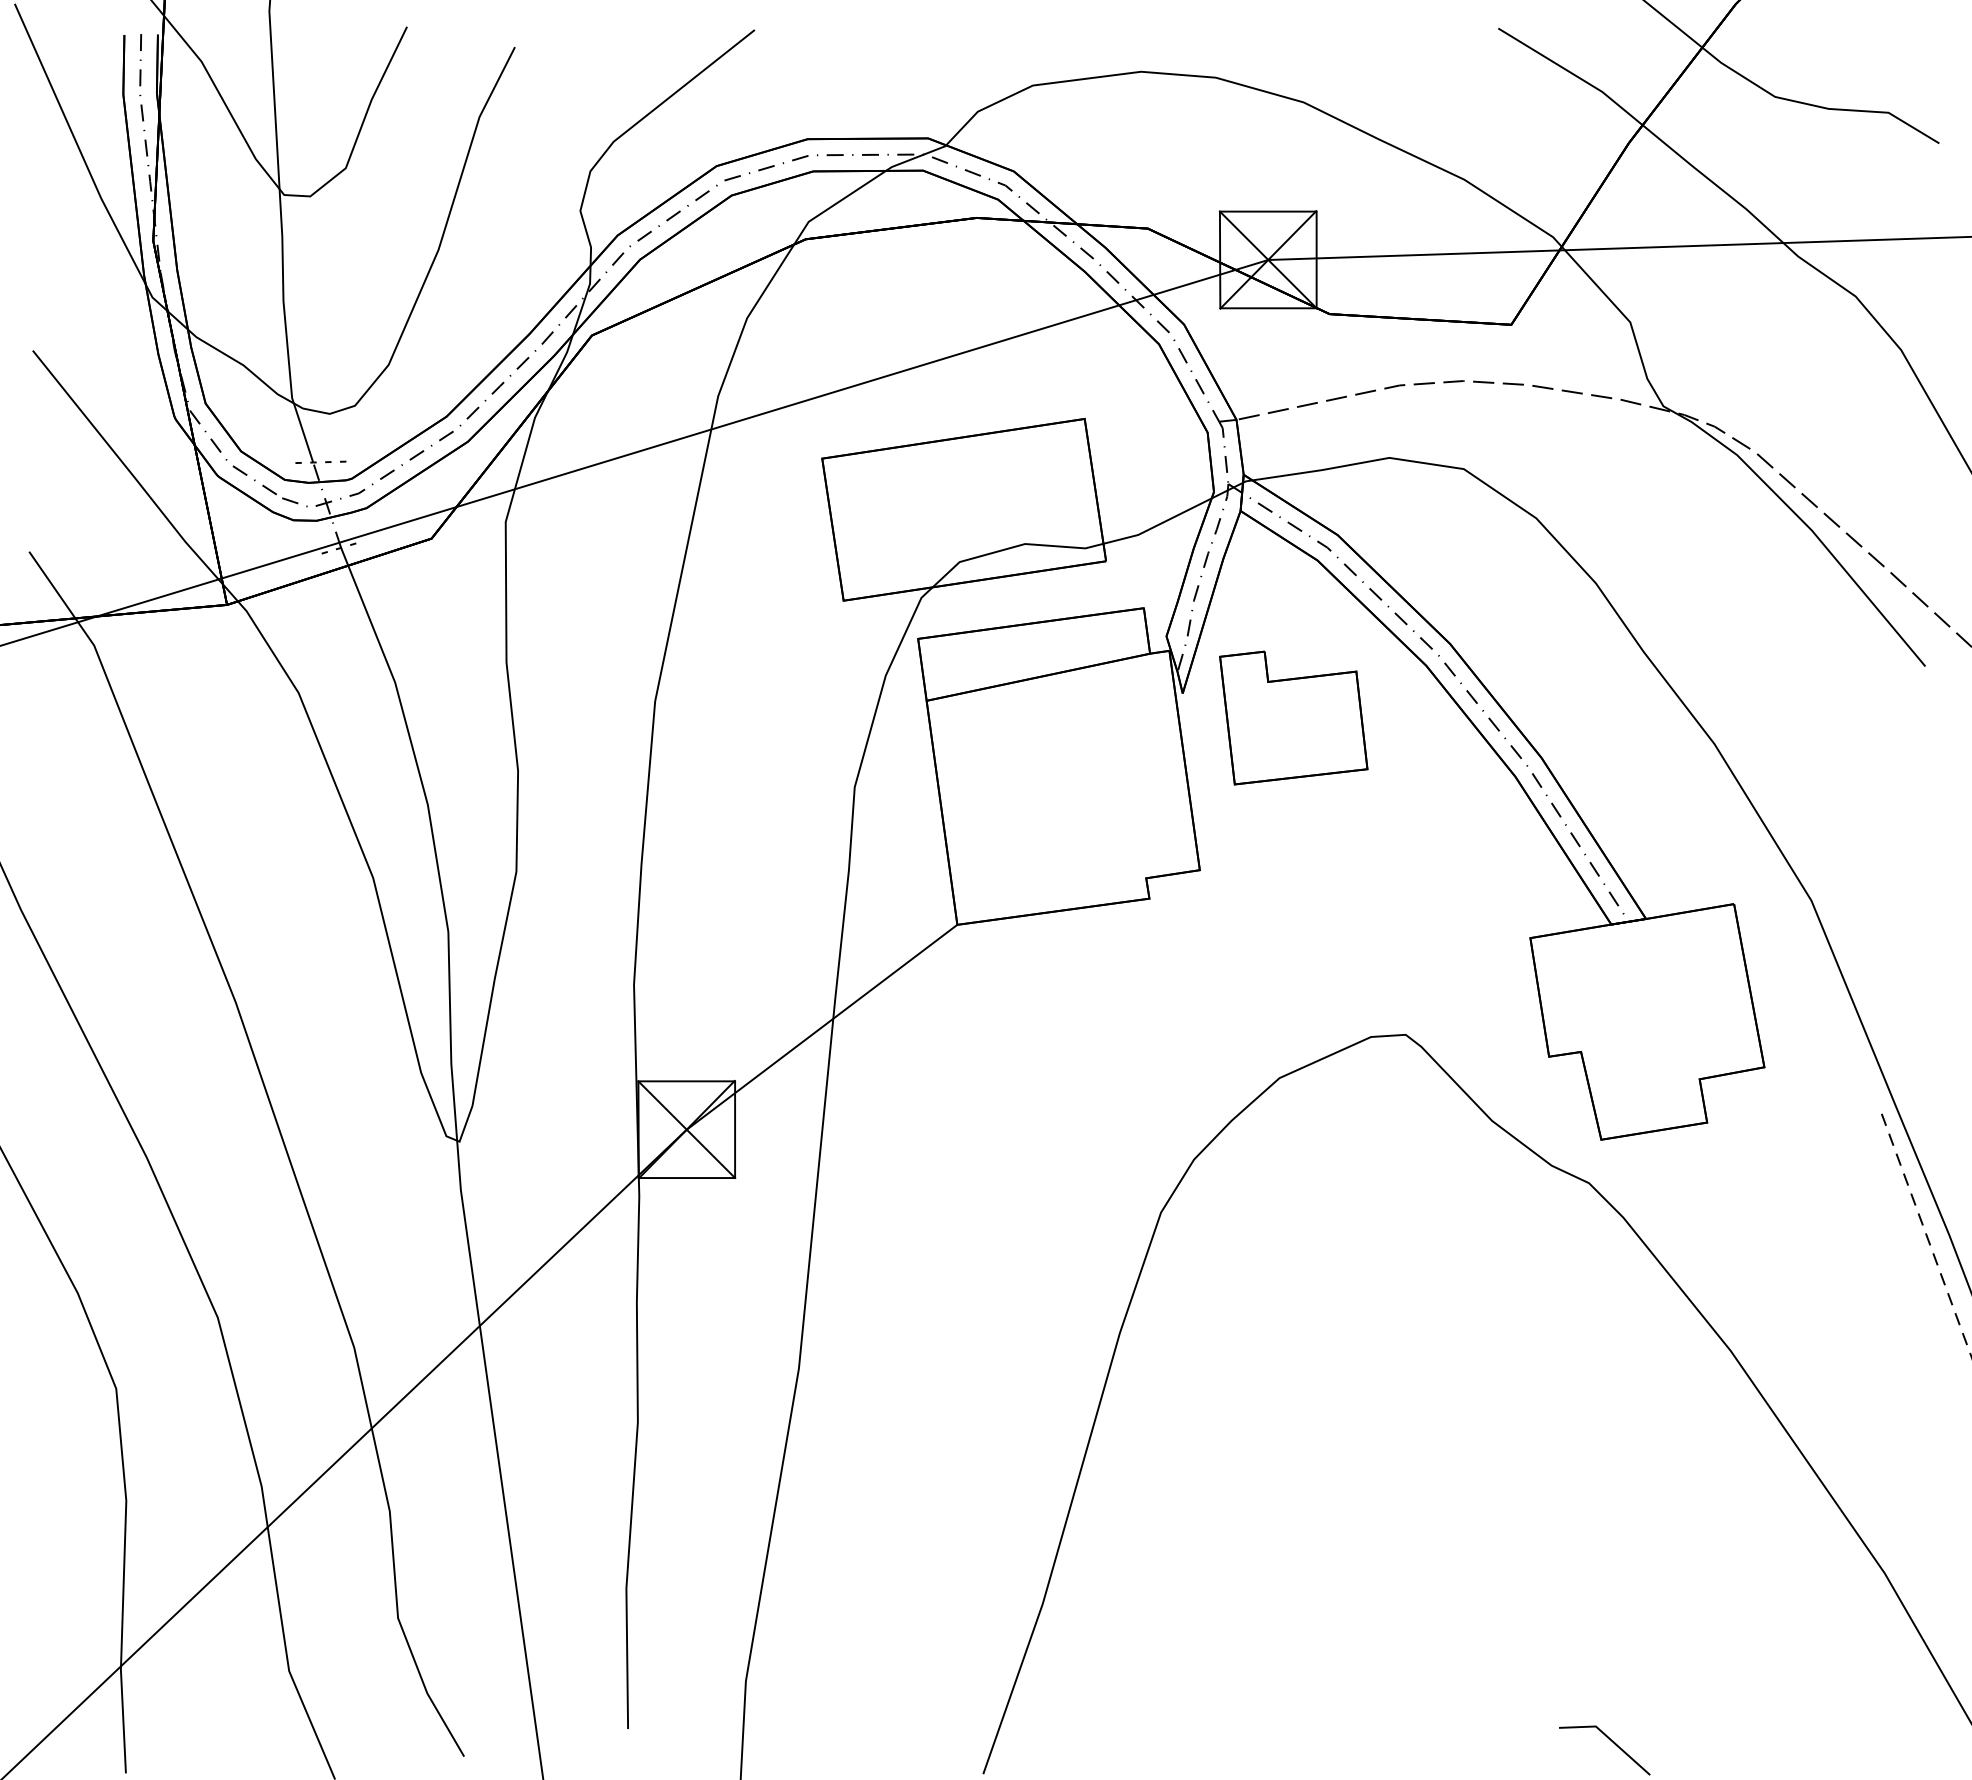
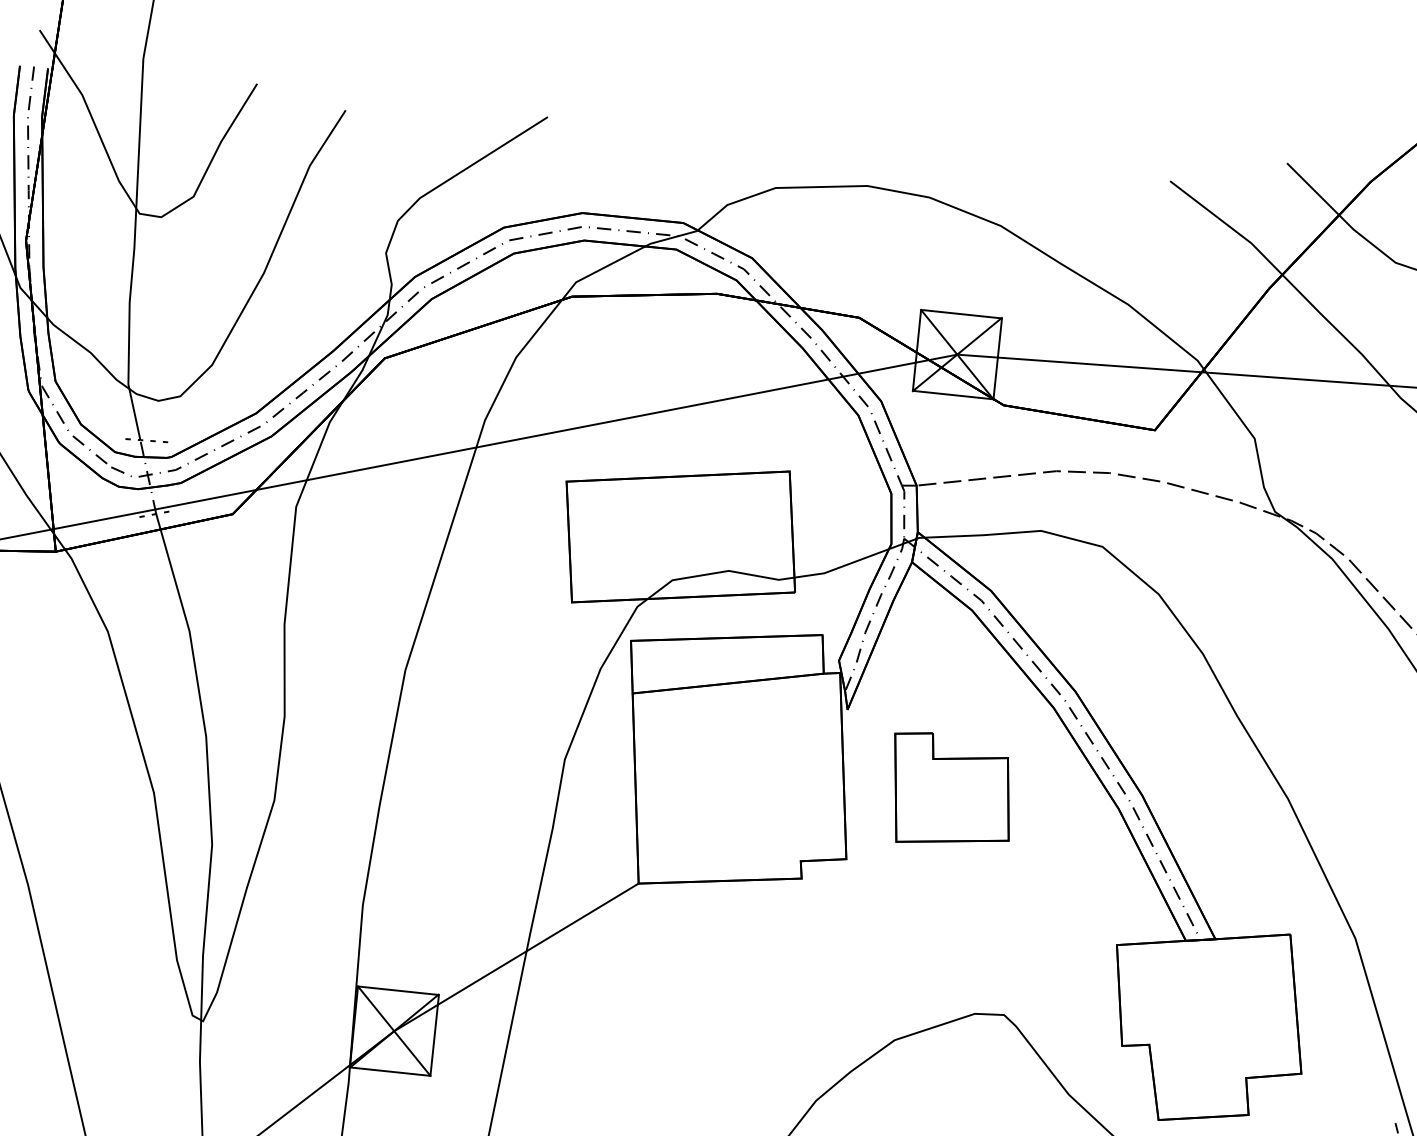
part: (1293, 717) -> (951, 790), moved

